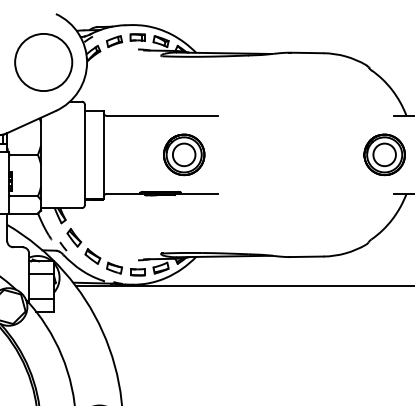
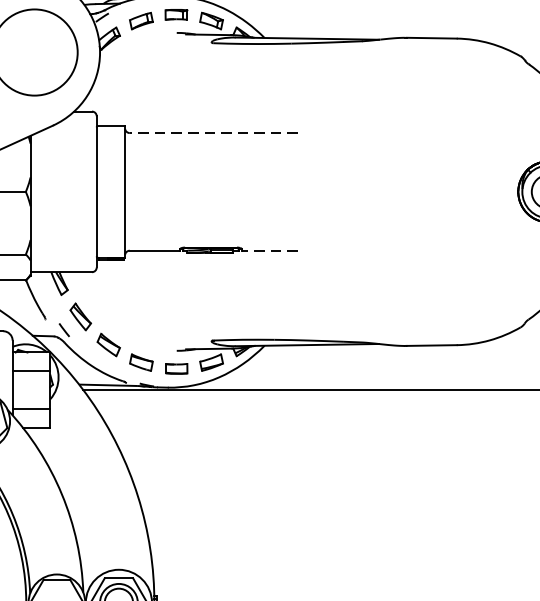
line: (162, 115) -> (213, 132), solid -> dashed
part: (184, 154) -> (246, 191), removed
line: (199, 193) -> (269, 250), solid -> dashed

